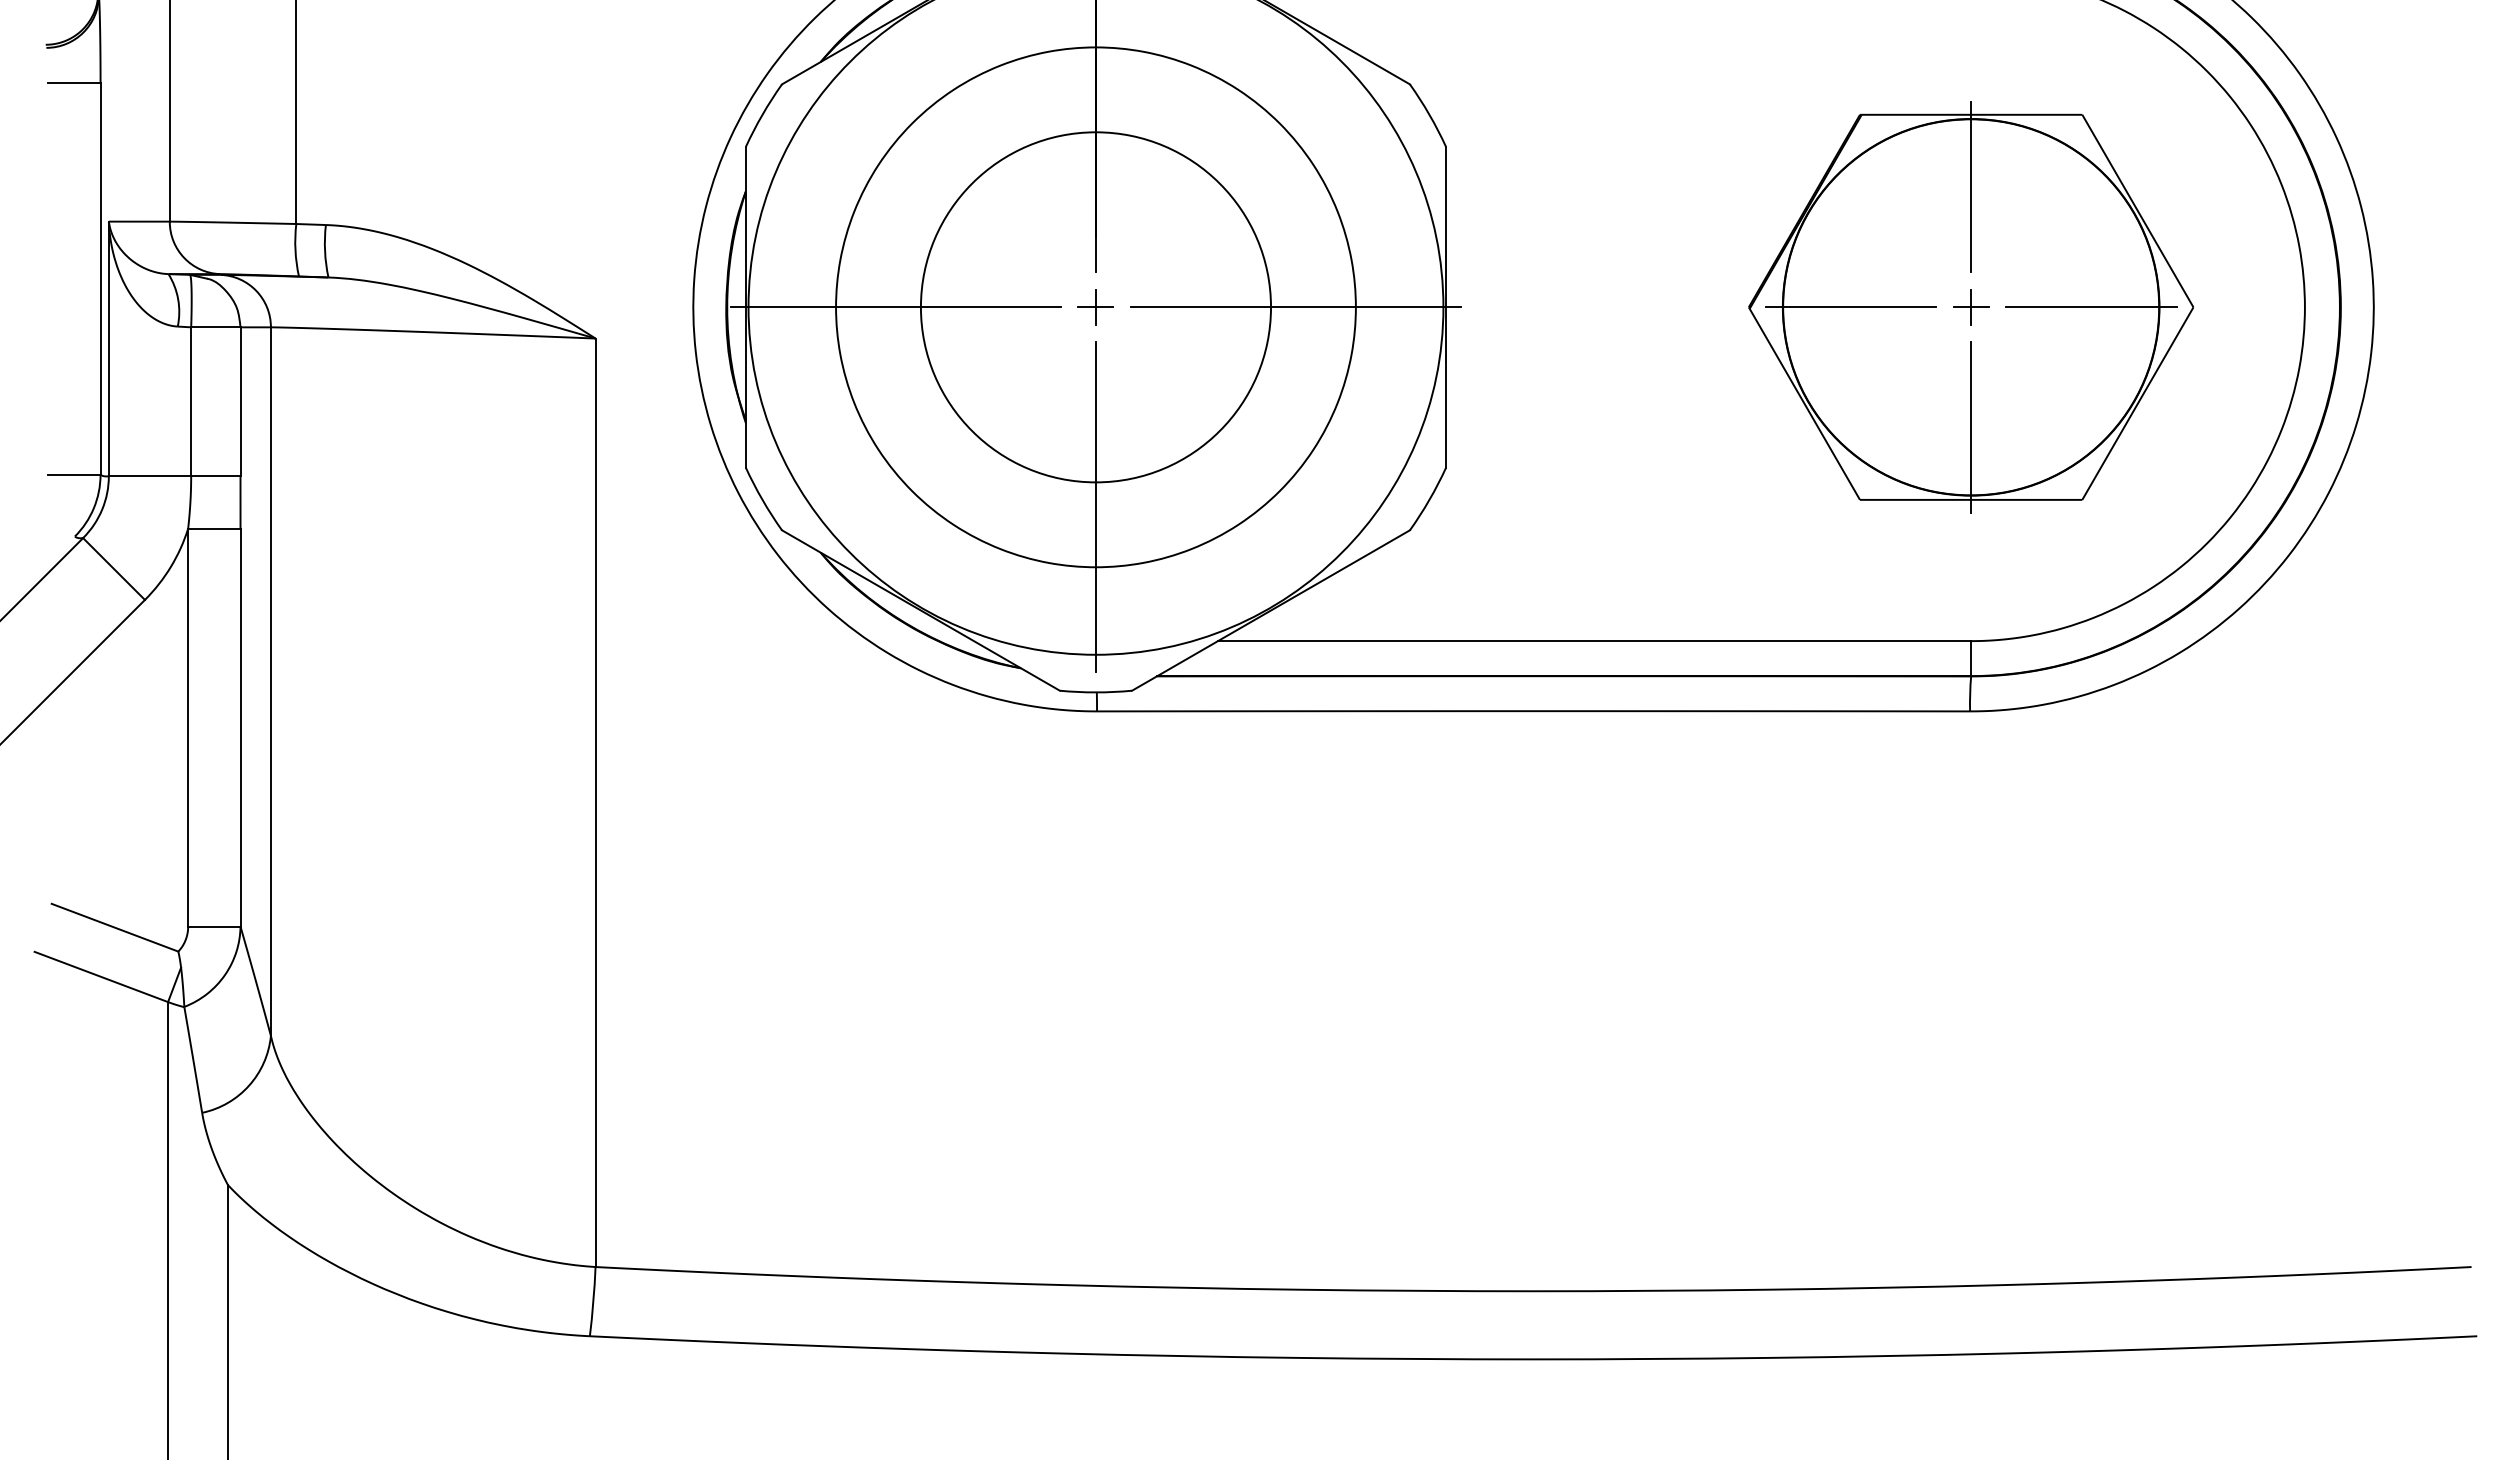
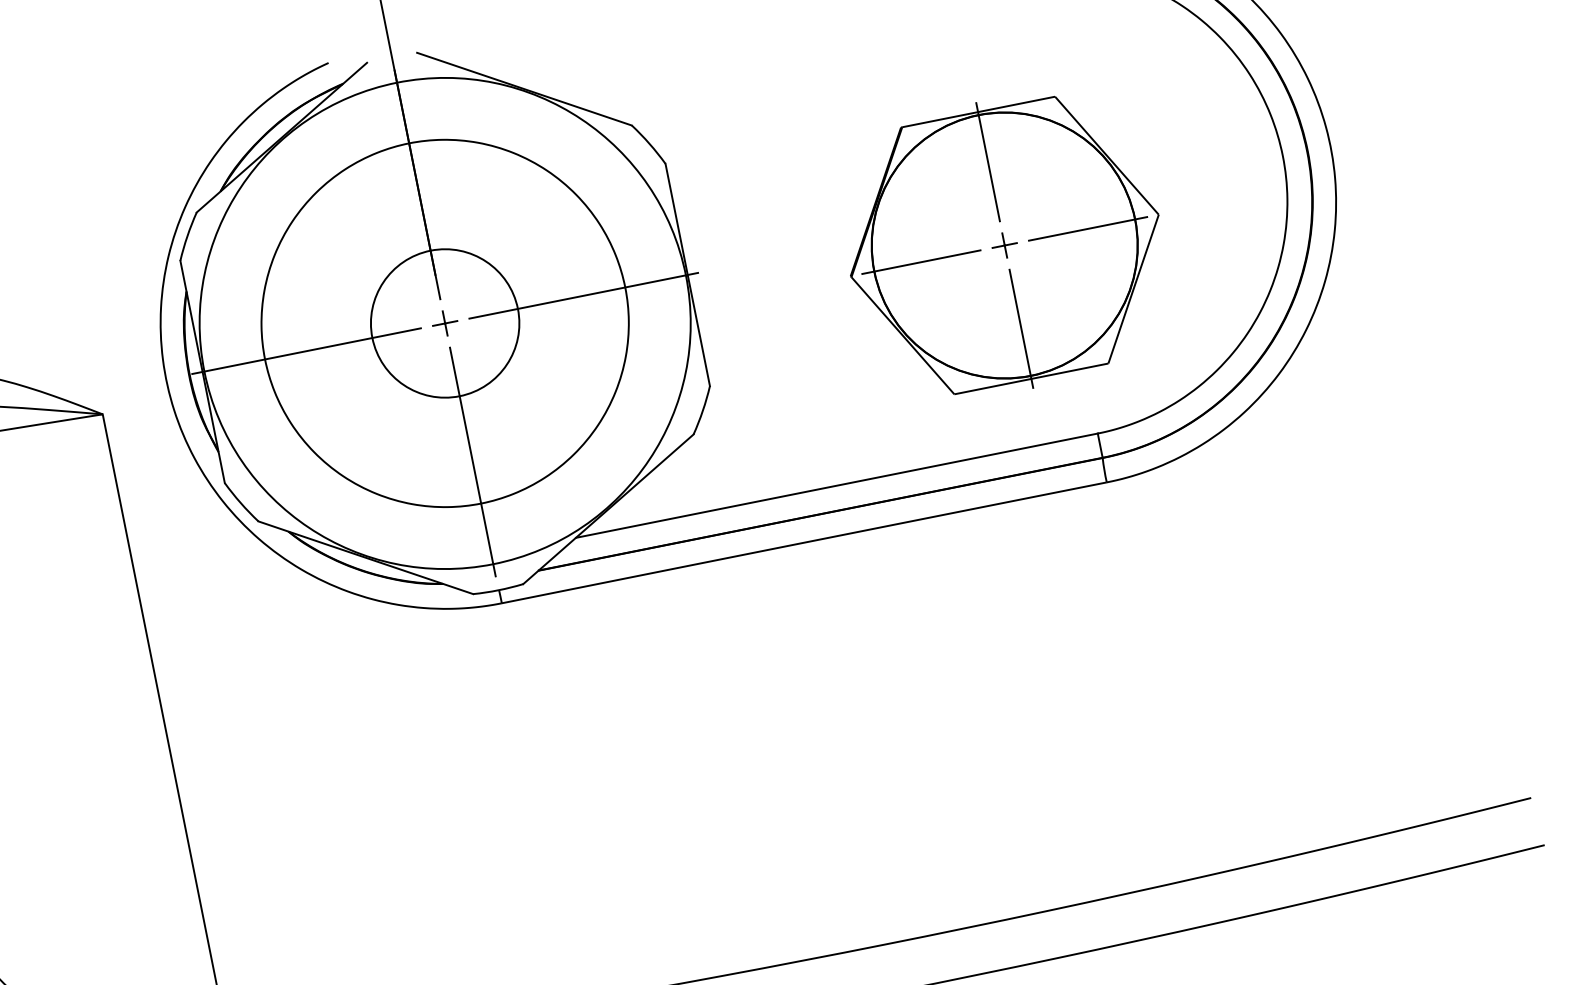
circle: (1095, 307) -> (444, 323), size x0.6
part: (1971, 307) -> (1005, 245), moved

